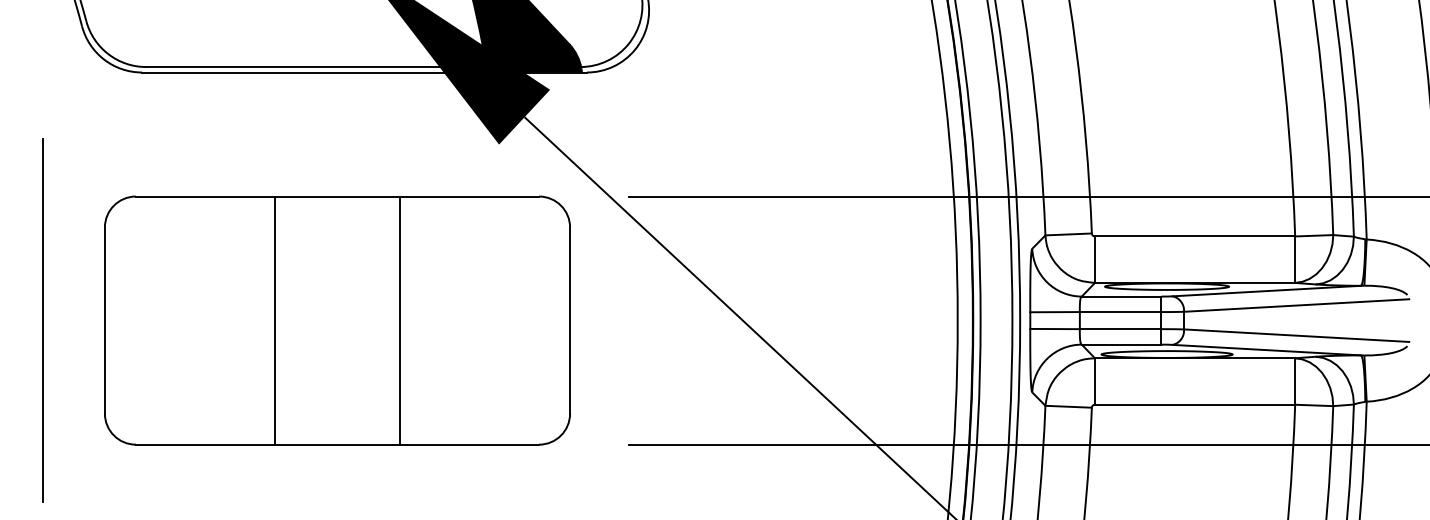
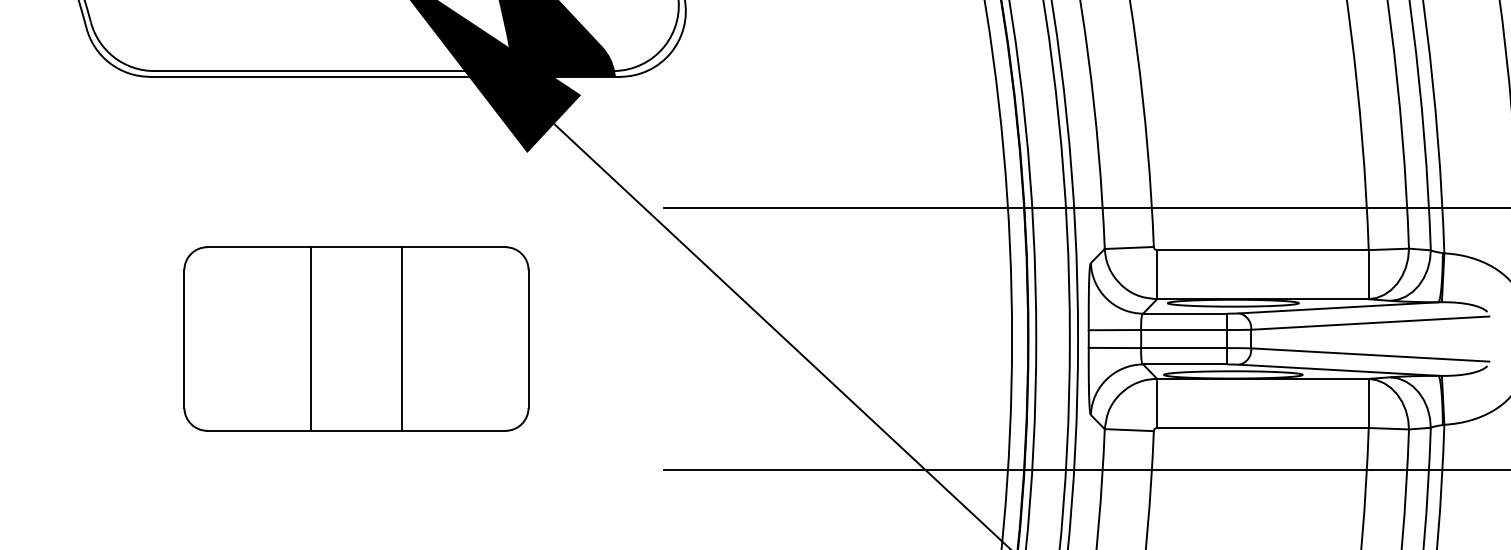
line: (42, 320) -> (44, 338), removed
part: (337, 320) -> (356, 338), size x0.7

